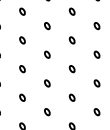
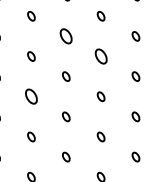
part: (47, 26) -> (66, 36), size x1.6
part: (71, 40) -> (100, 56), size x1.6
part: (22, 68) -> (31, 96), size x1.6

